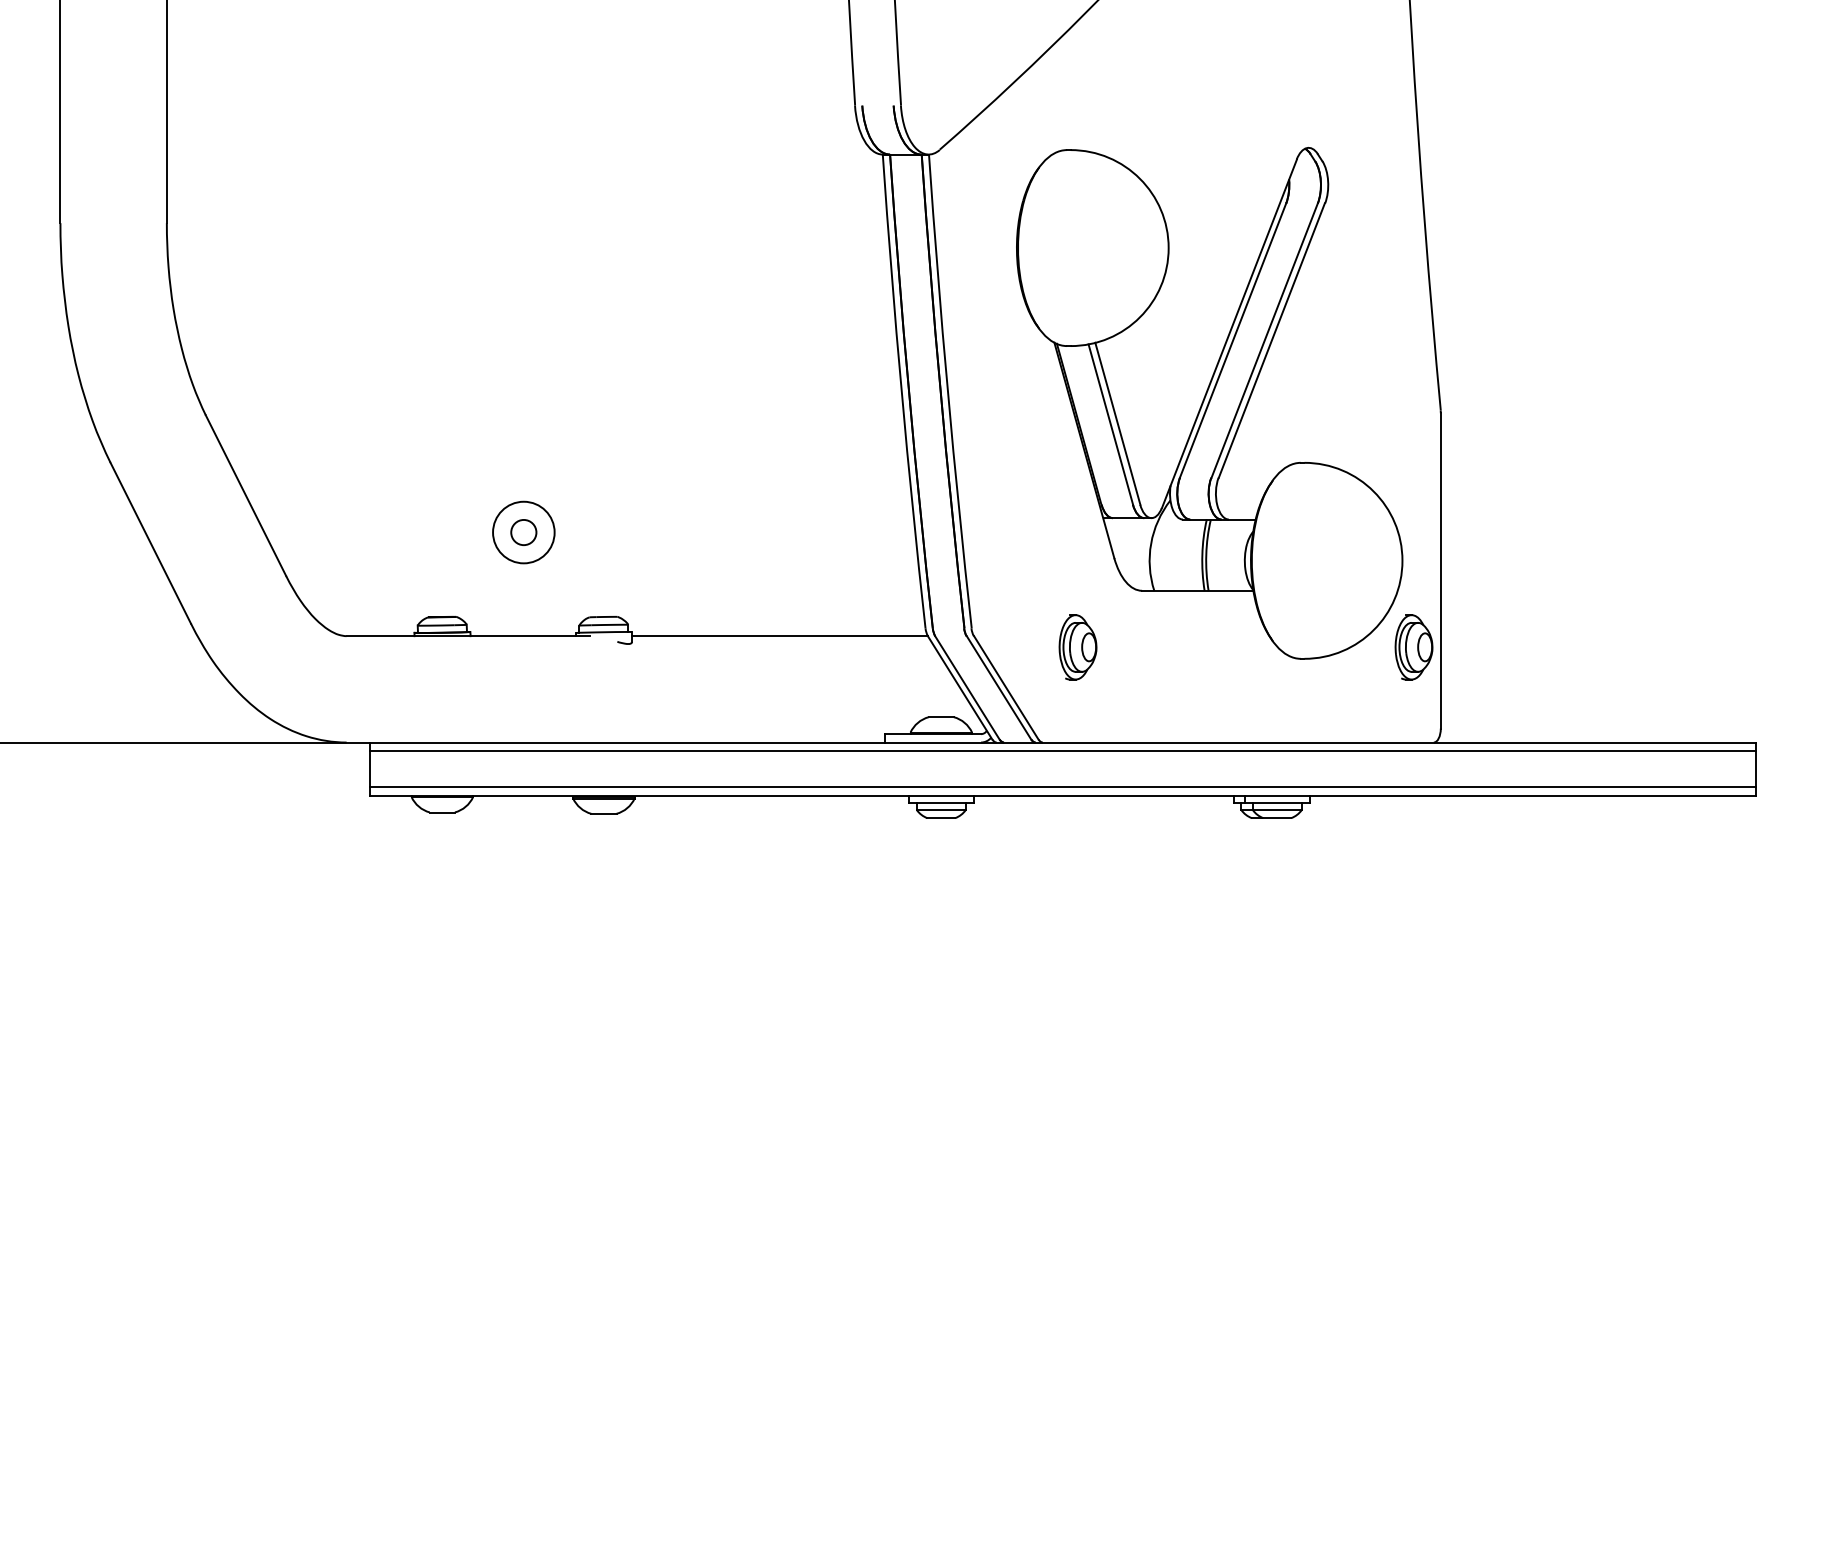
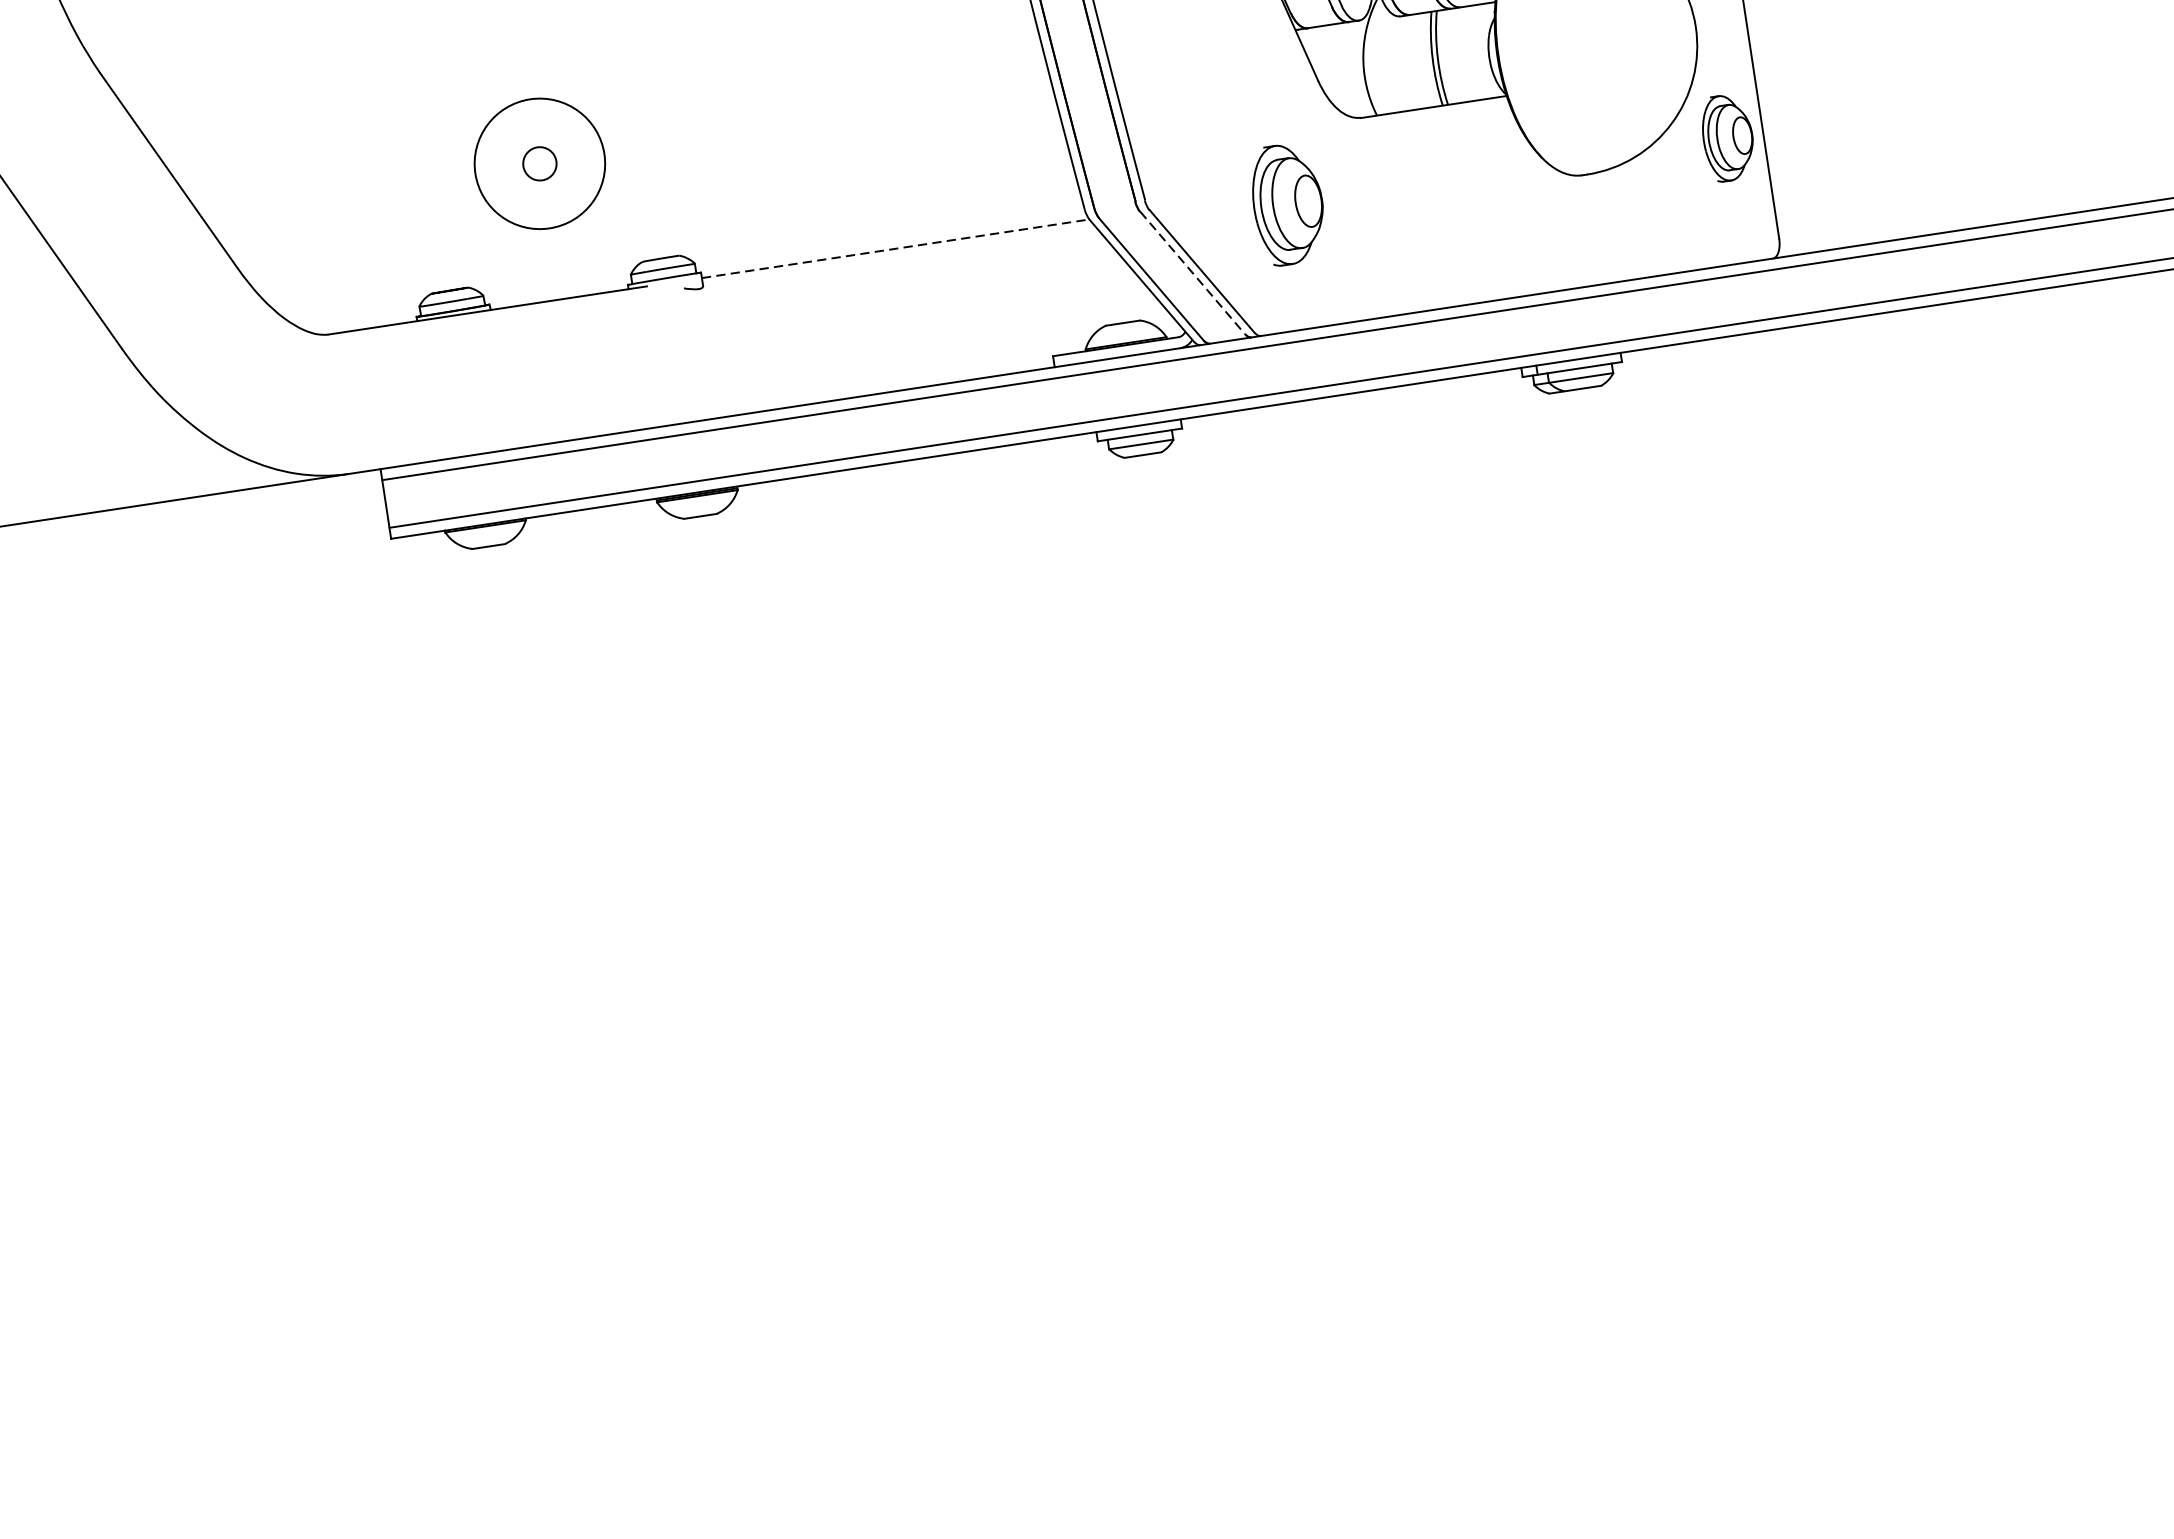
circle: (523, 532) -> (539, 163), size x1.6
line: (779, 636) -> (895, 249), solid -> dashed
part: (1077, 647) -> (1287, 204), size x1.4
line: (998, 687) -> (1192, 272), solid -> dashed

